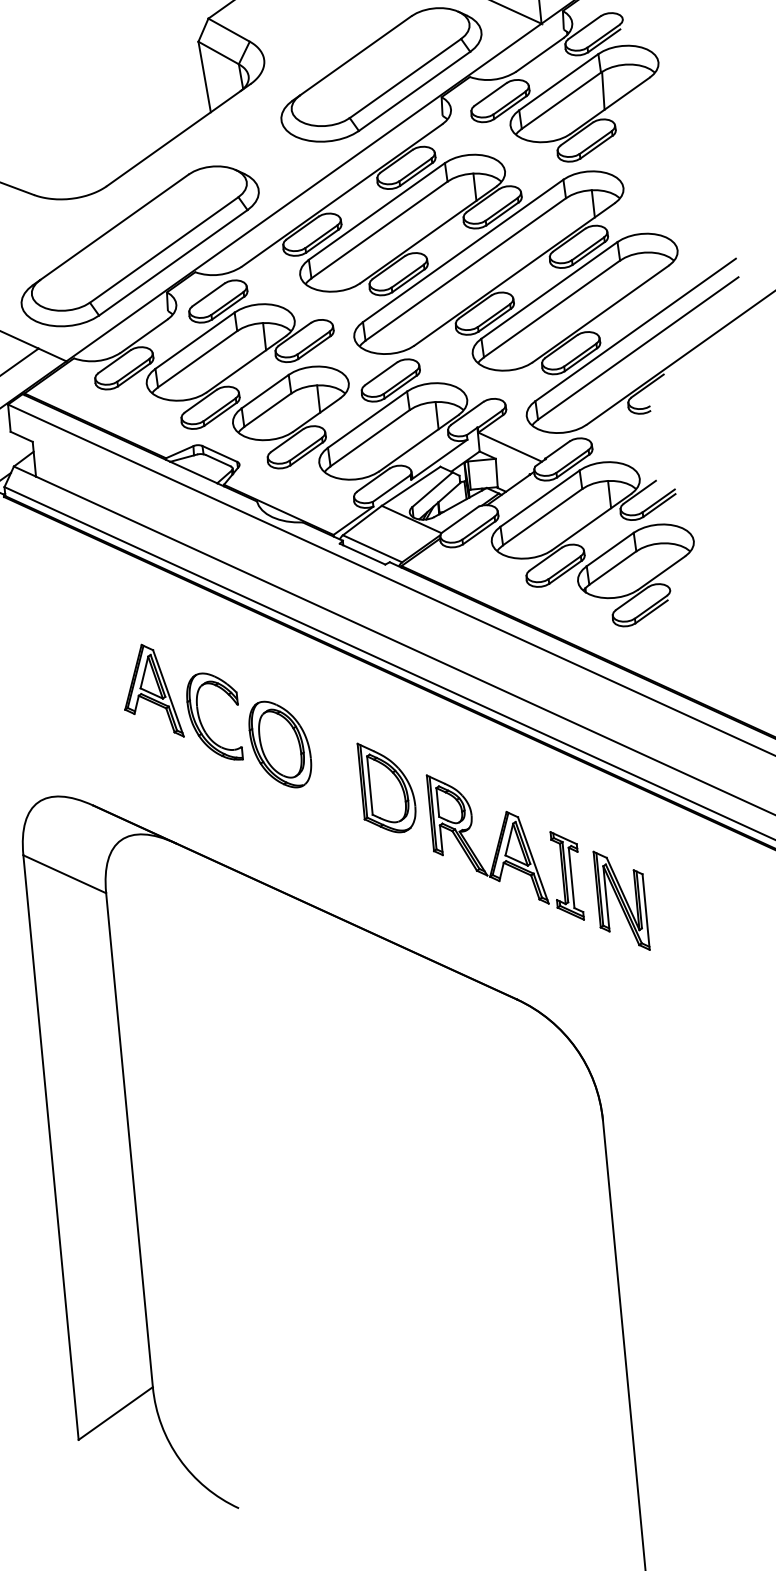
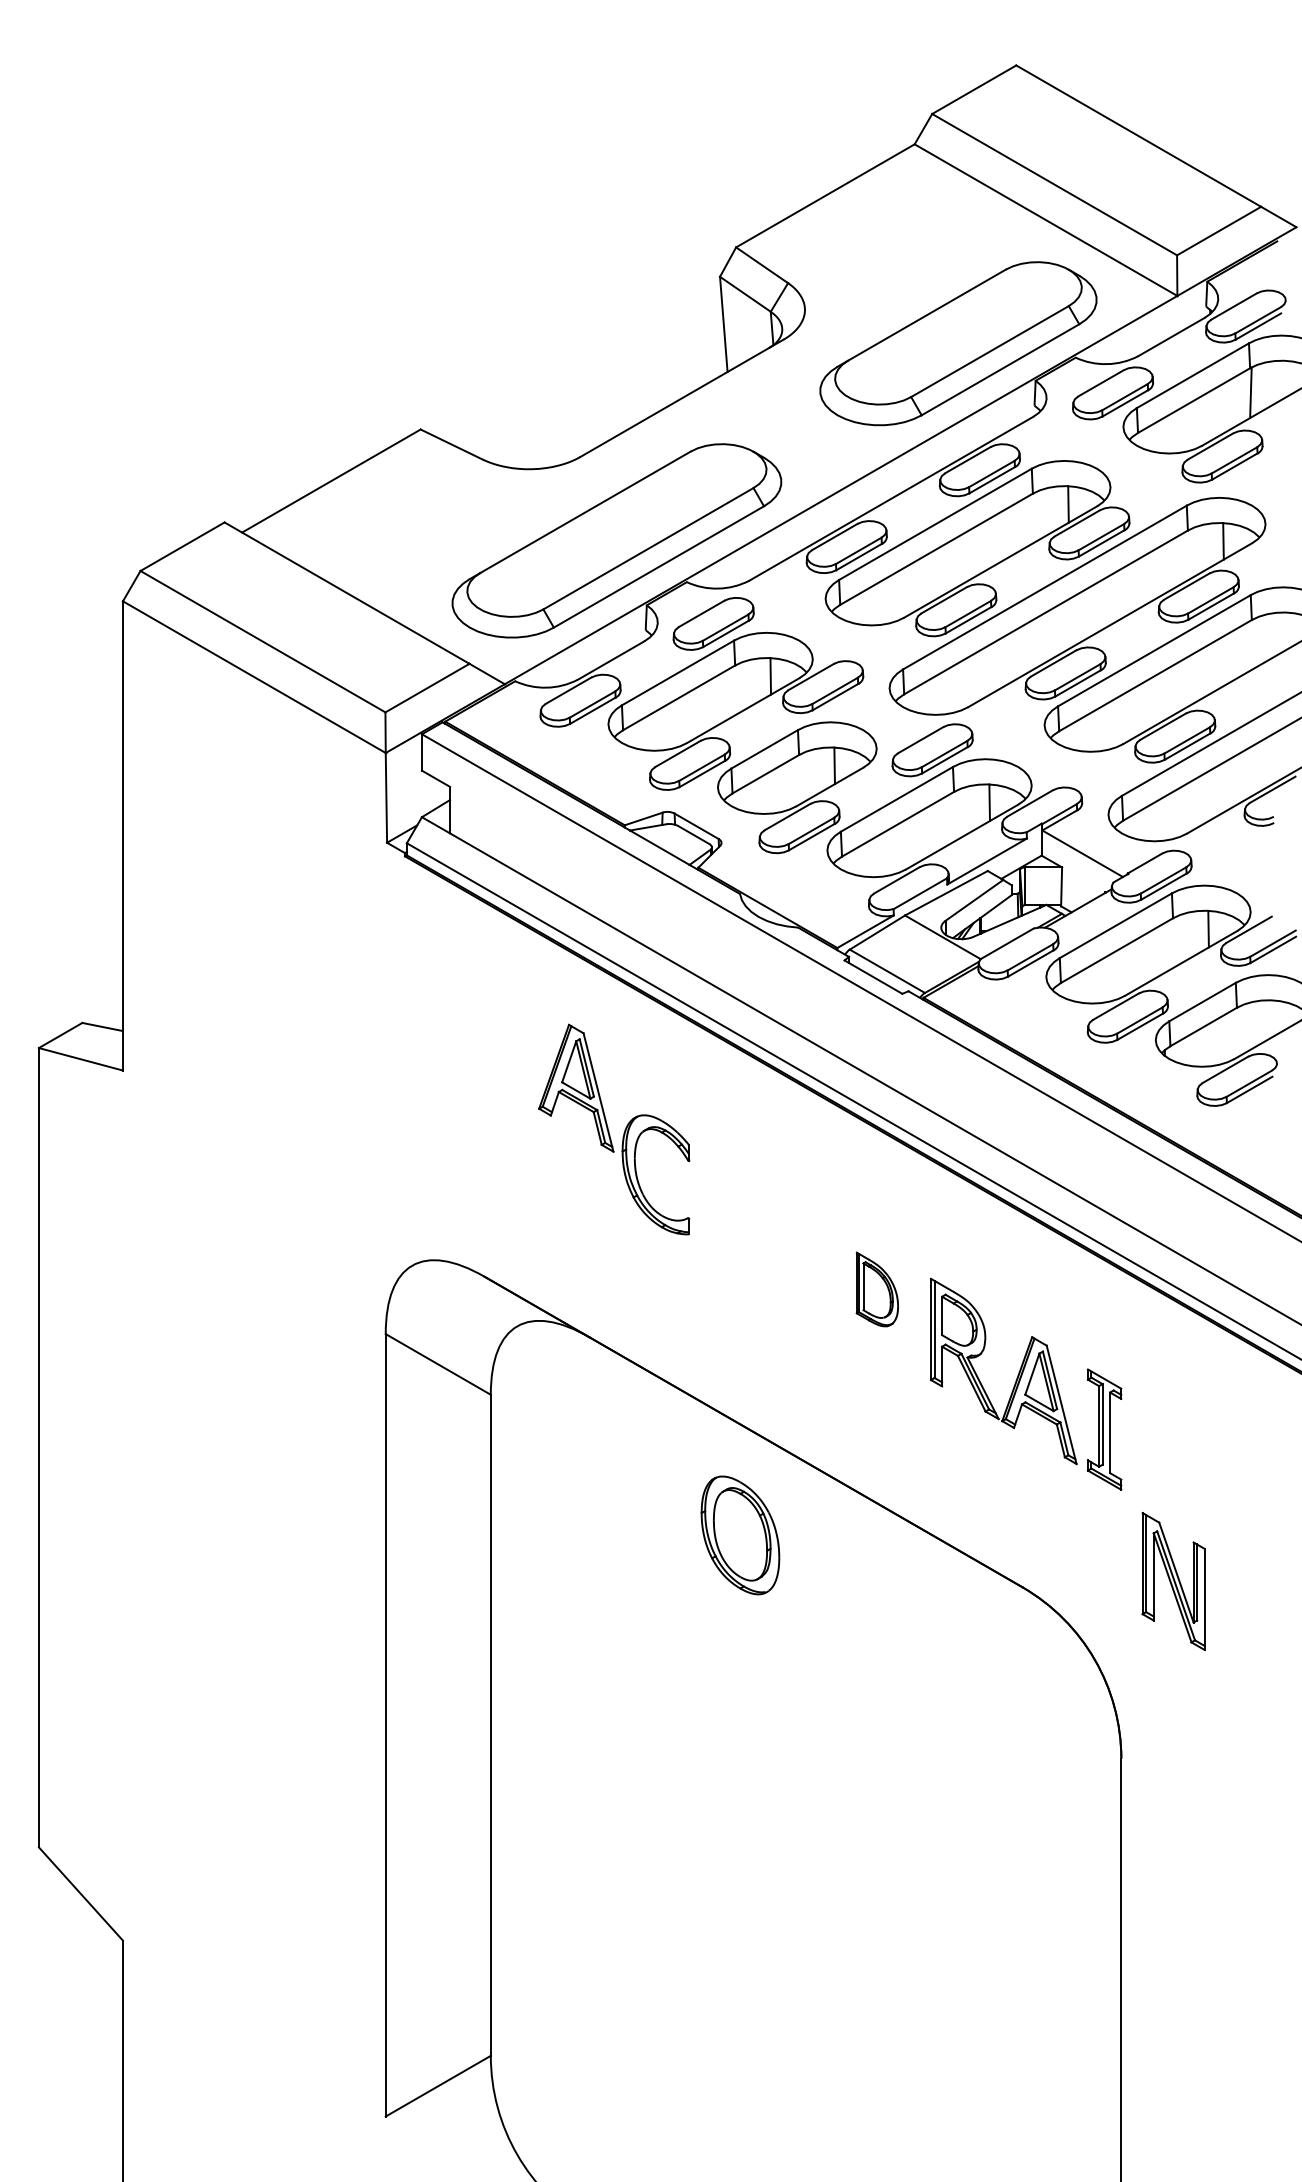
part: (151, 691) -> (576, 1087), moved
part: (280, 744) -> (740, 1535), moved
part: (387, 787) -> (877, 1289), size x0.6
part: (621, 900) -> (1173, 1581), moved

